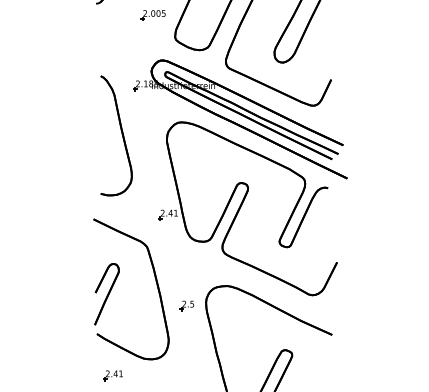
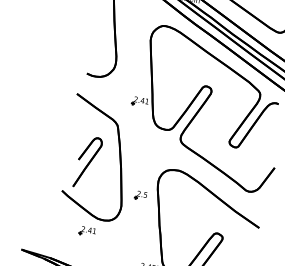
part: (106, 294) -> (87, 162), moved
part: (186, 305) -> (140, 195), moved
part: (112, 375) -> (87, 231), moved

